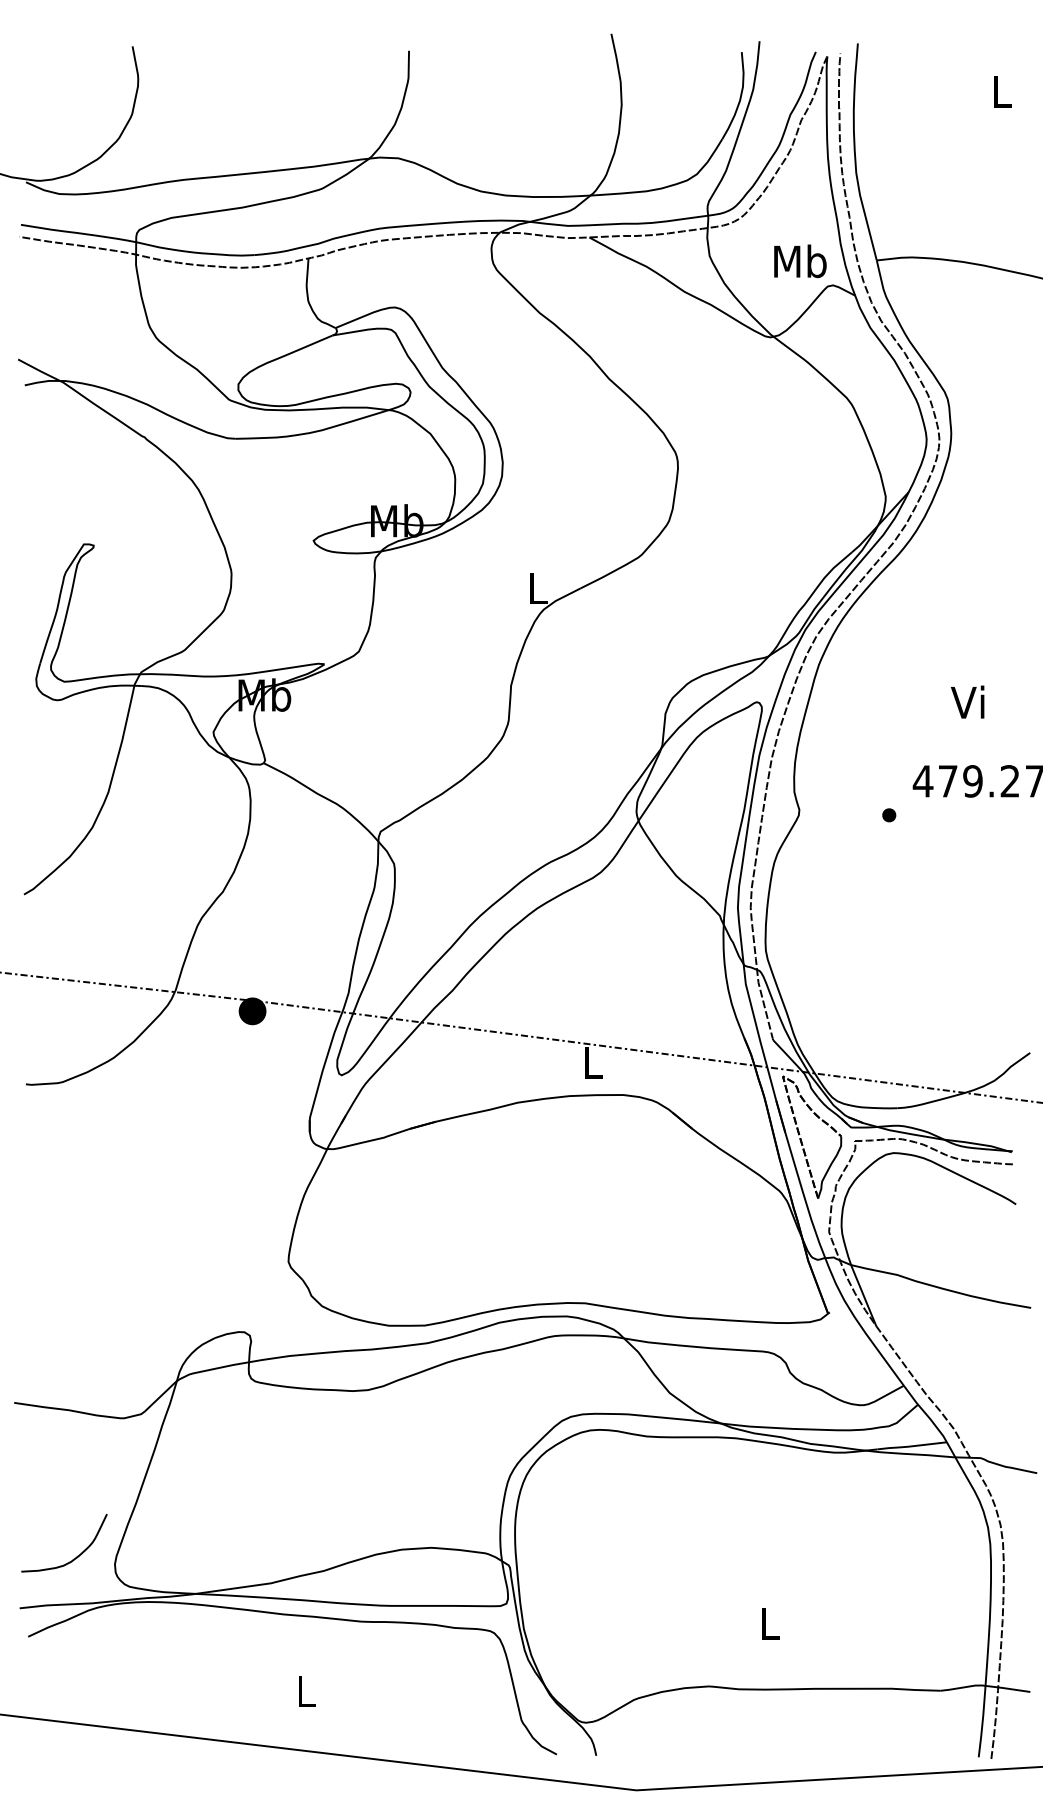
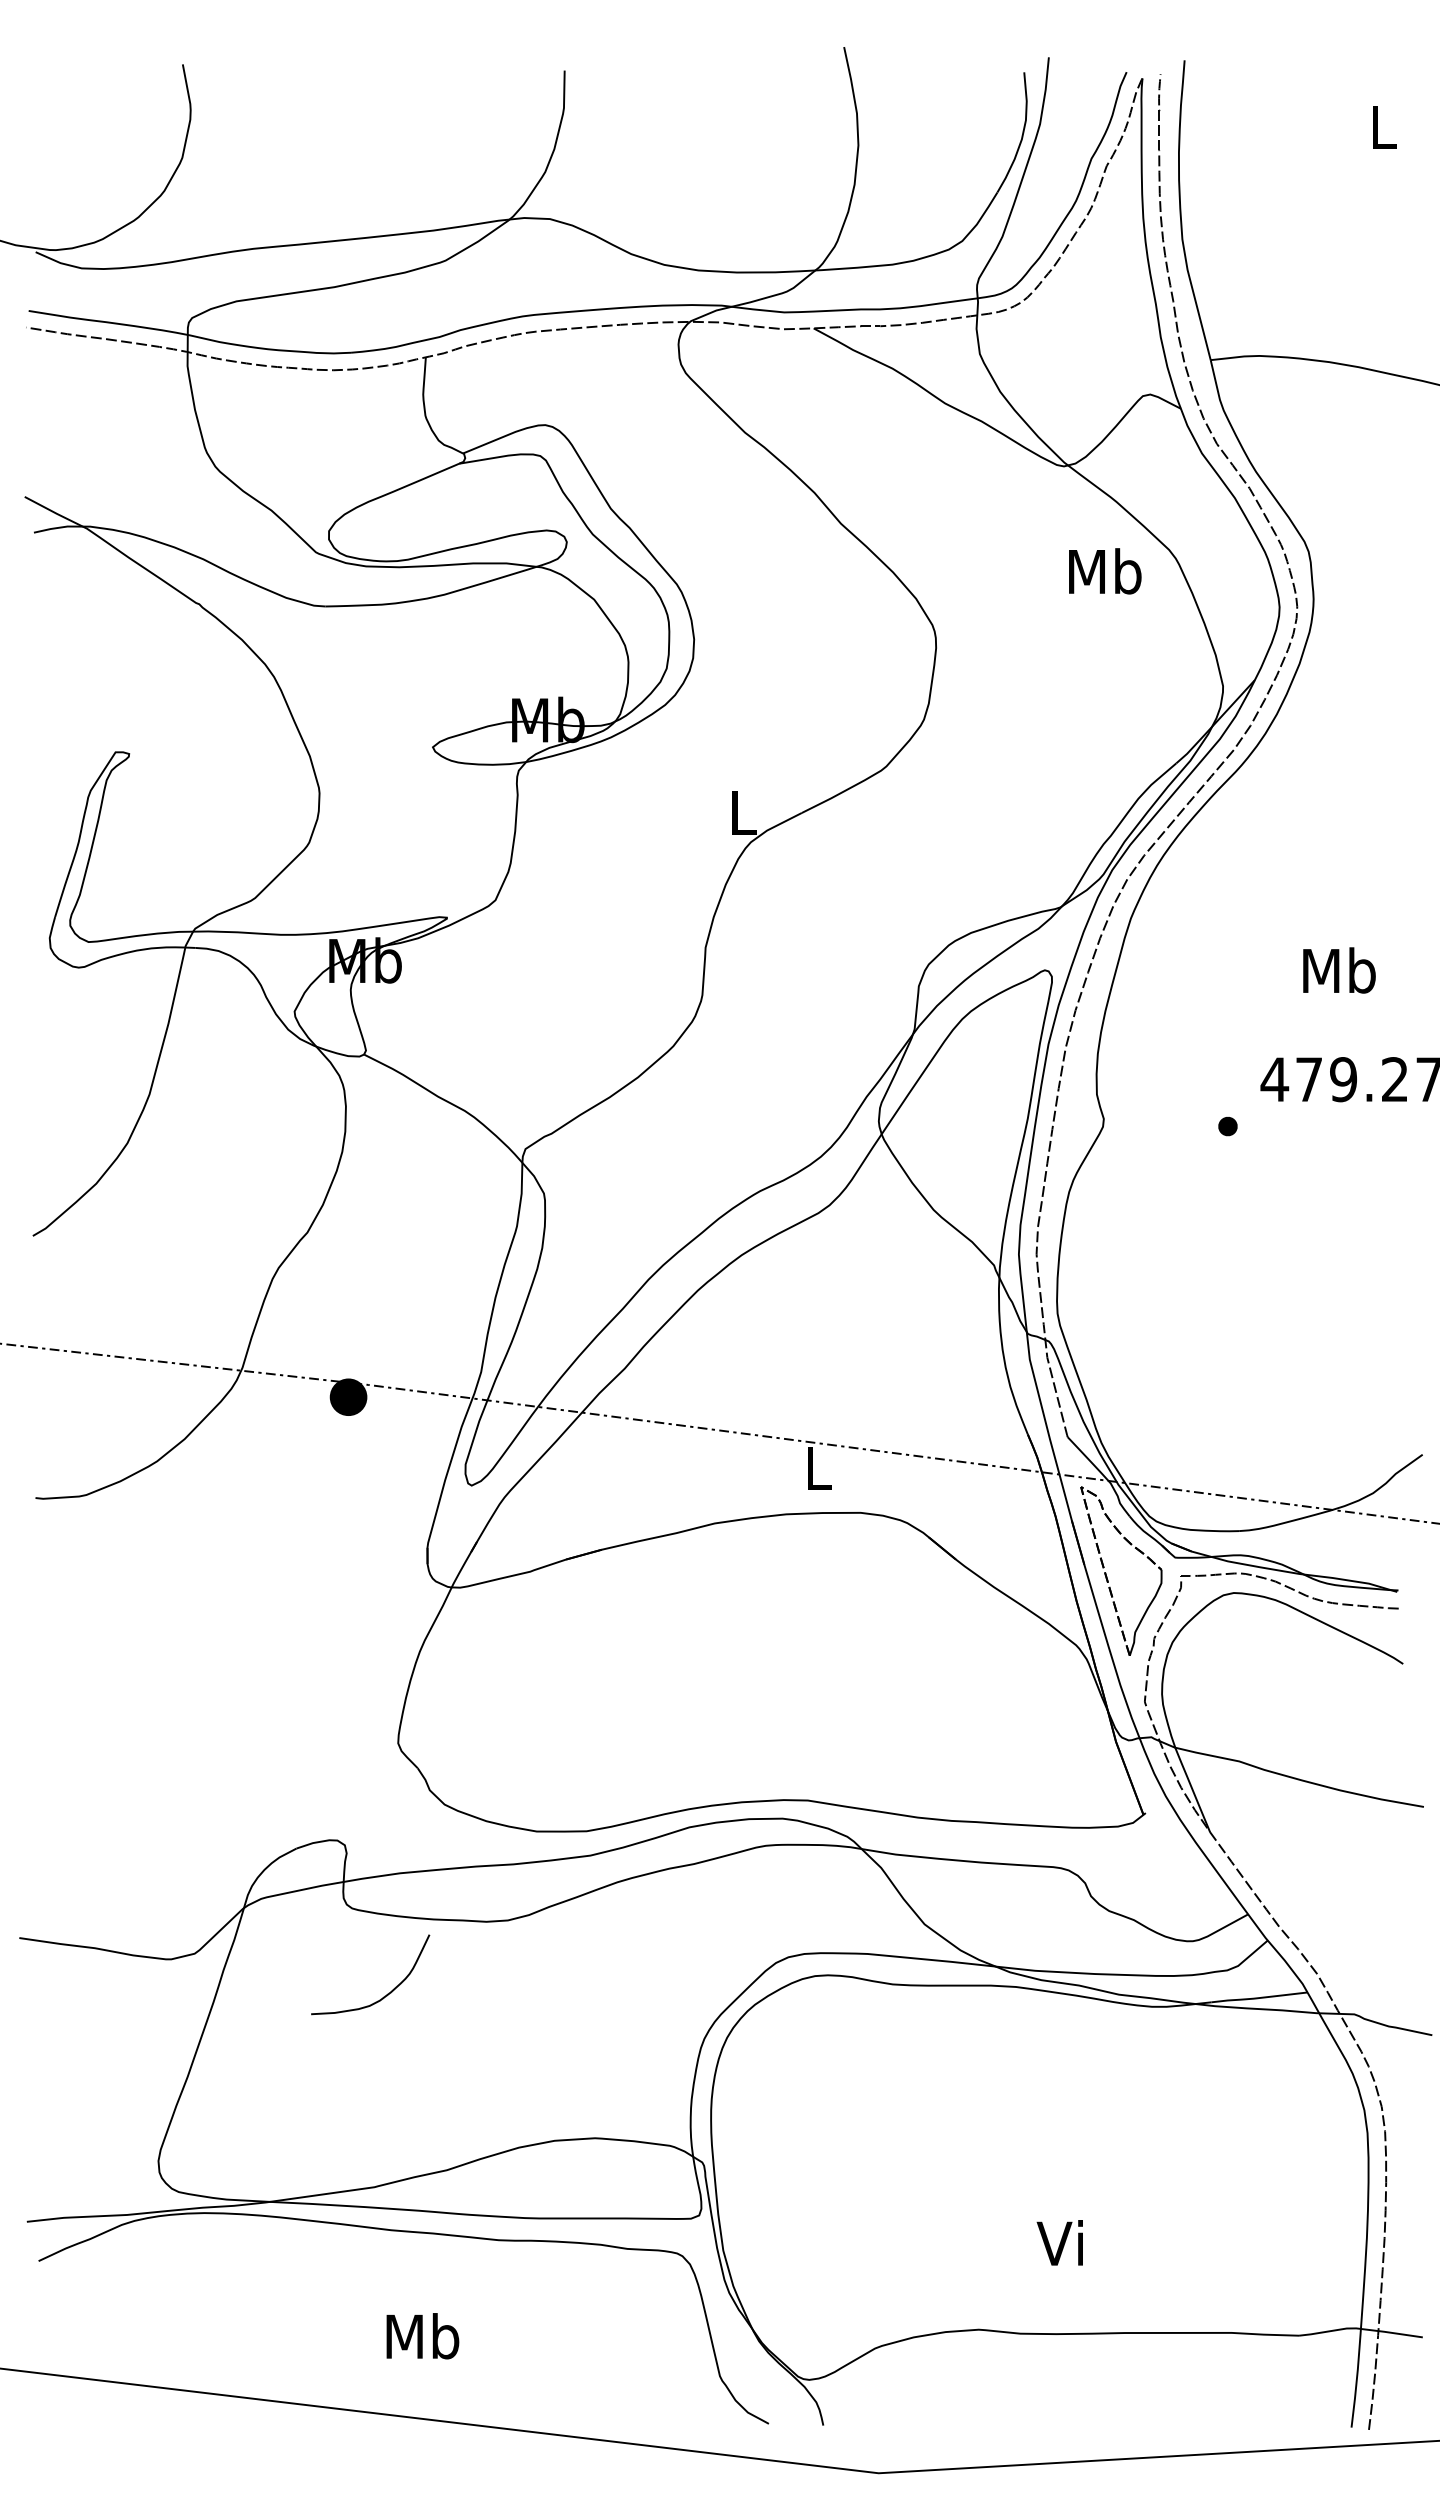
text: (800, 261) -> (1105, 571), moved
text: (970, 702) -> (1339, 970), Vi -> Mb
curve: (76, 1556) -> (387, 1993), moved
text: (767, 1623) -> (1059, 2242), L -> Vi
text: (306, 1691) -> (422, 2336), L -> Mb

